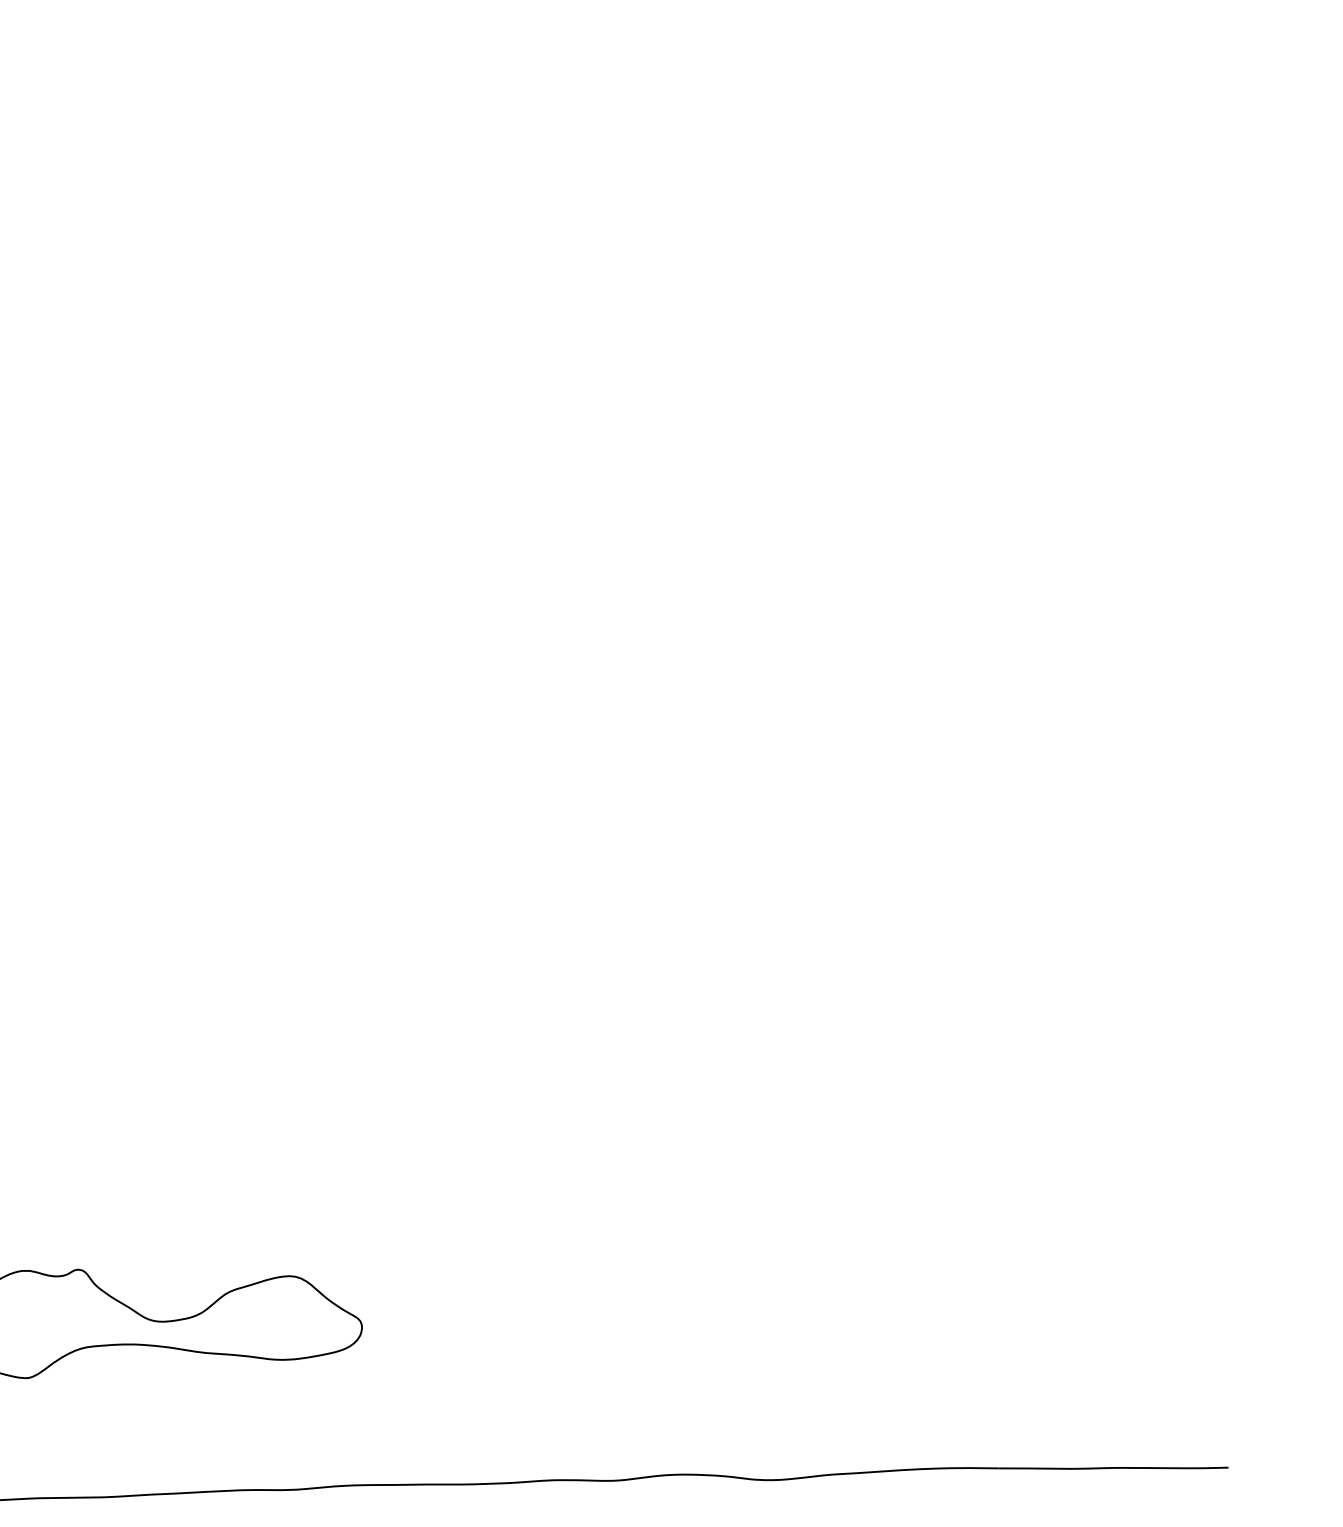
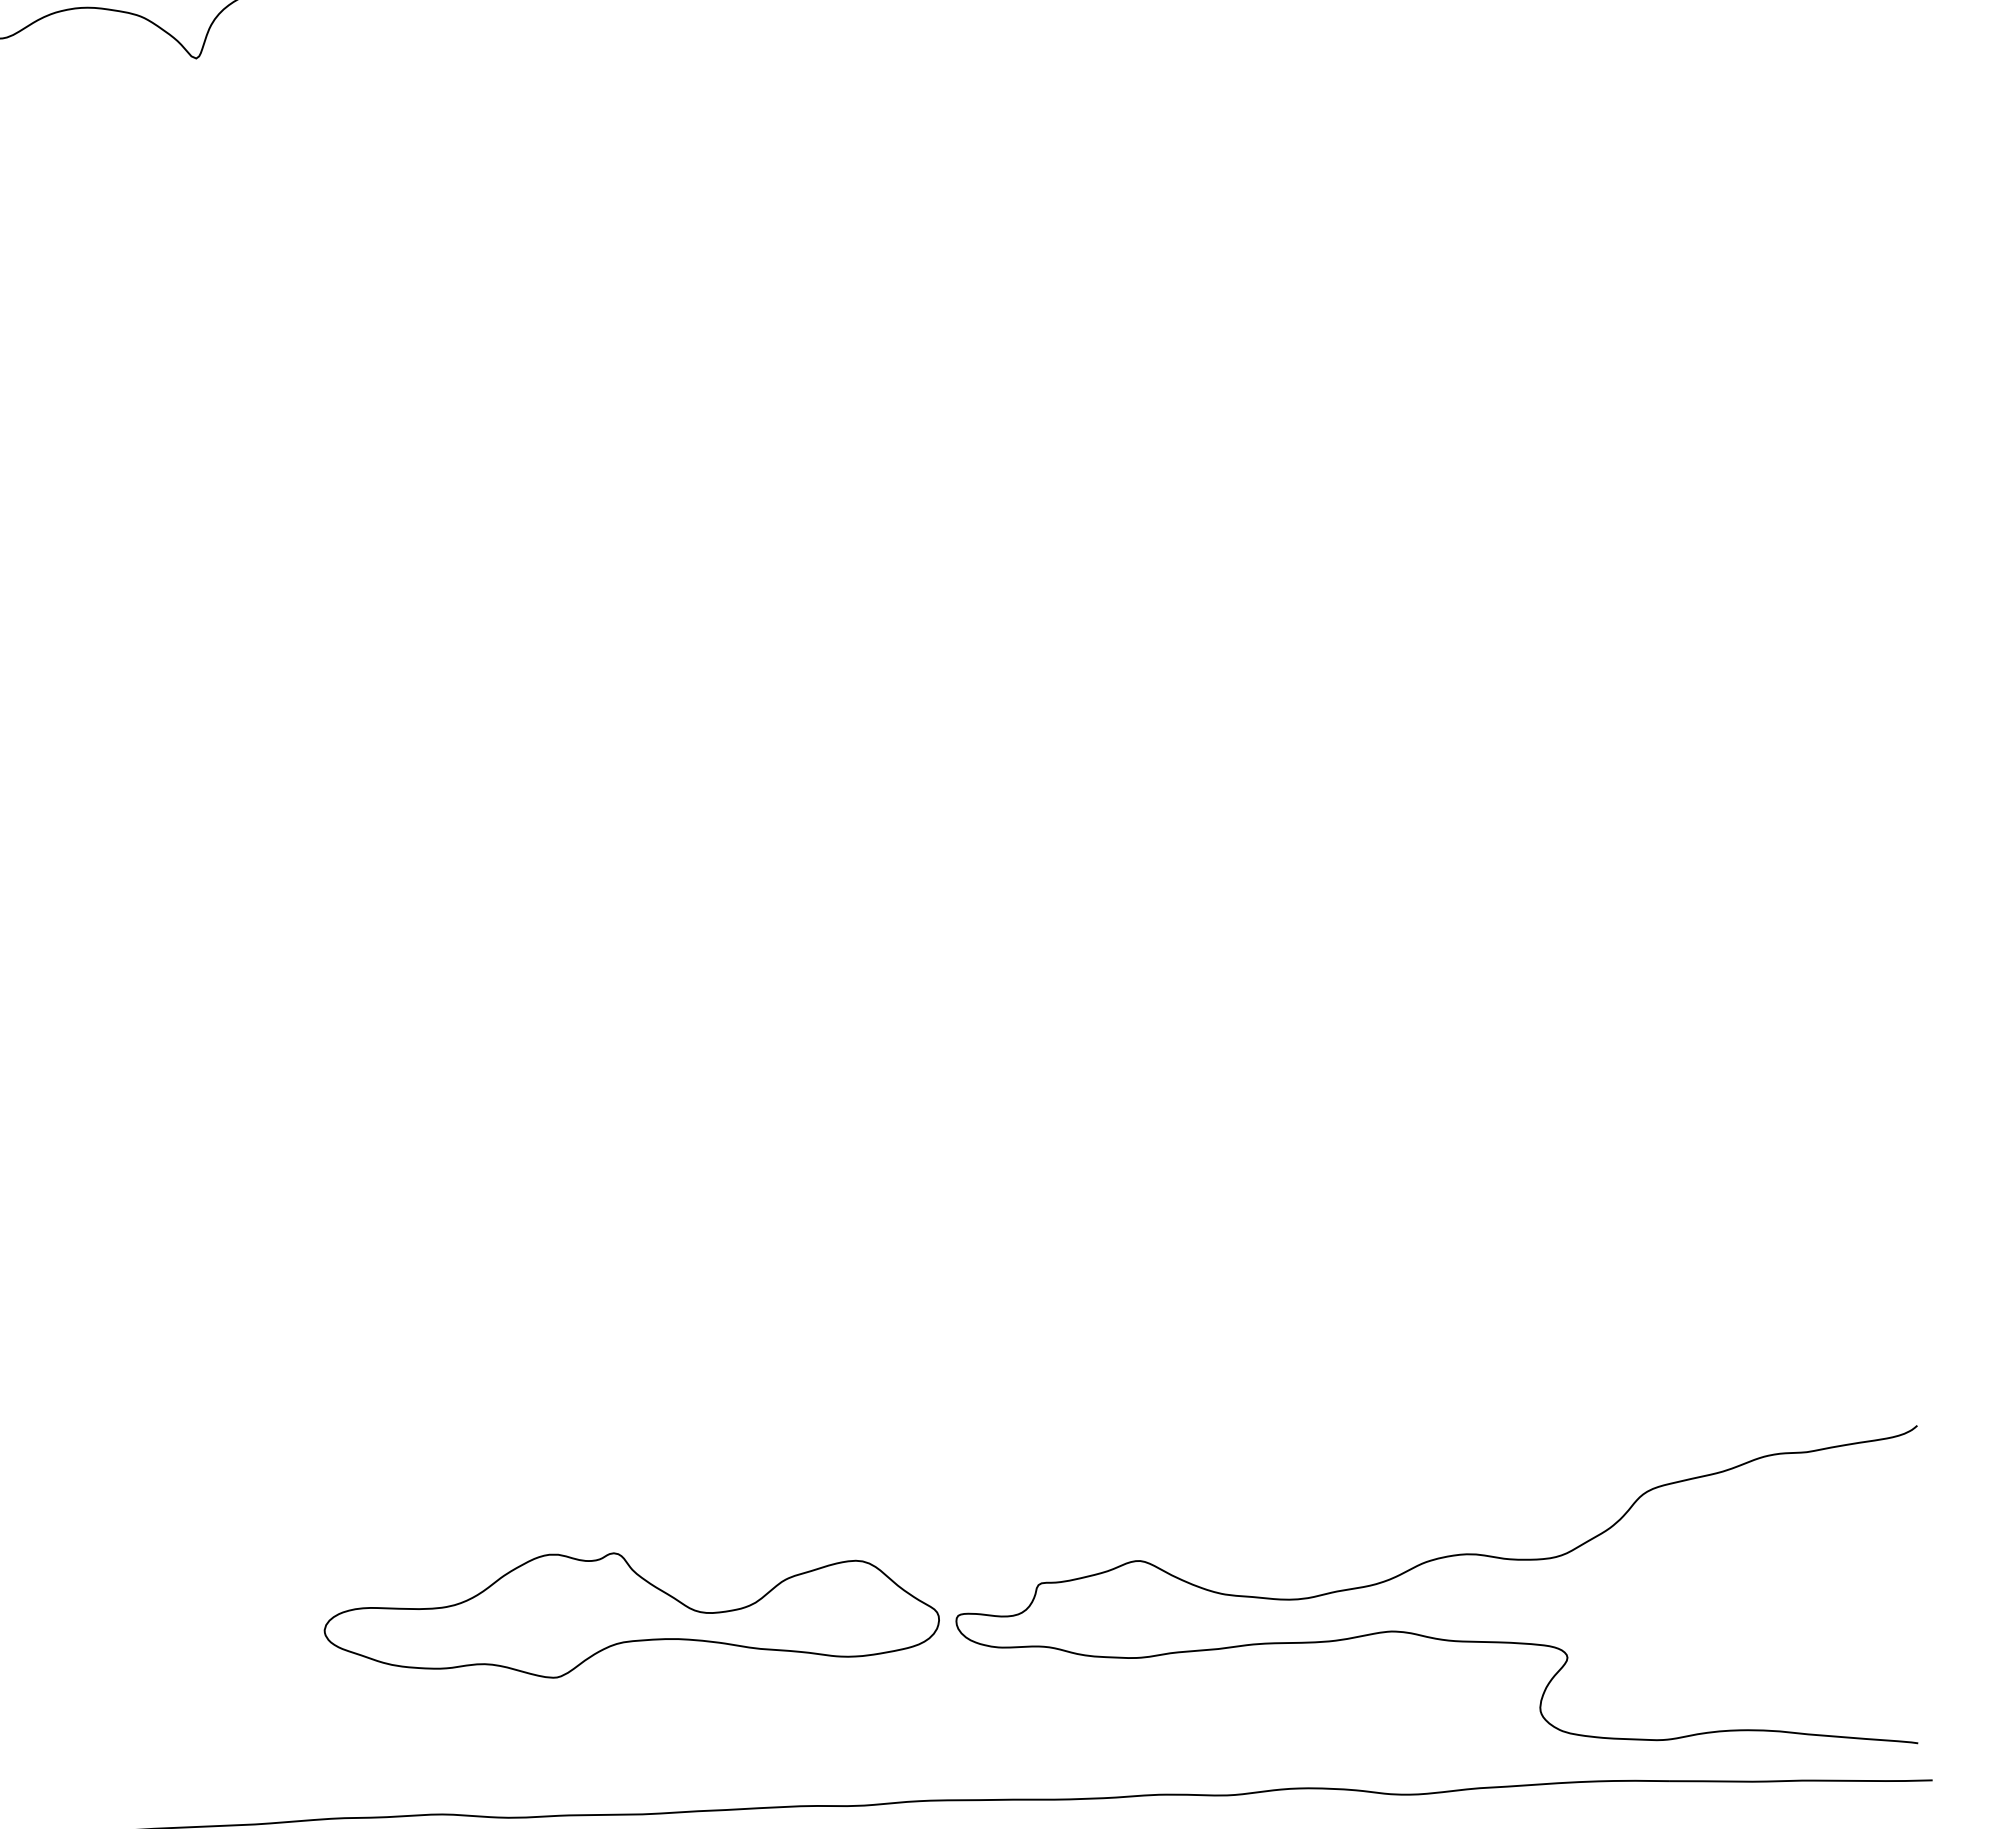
curve: (792, 1276) -> (1432, 1561), added

